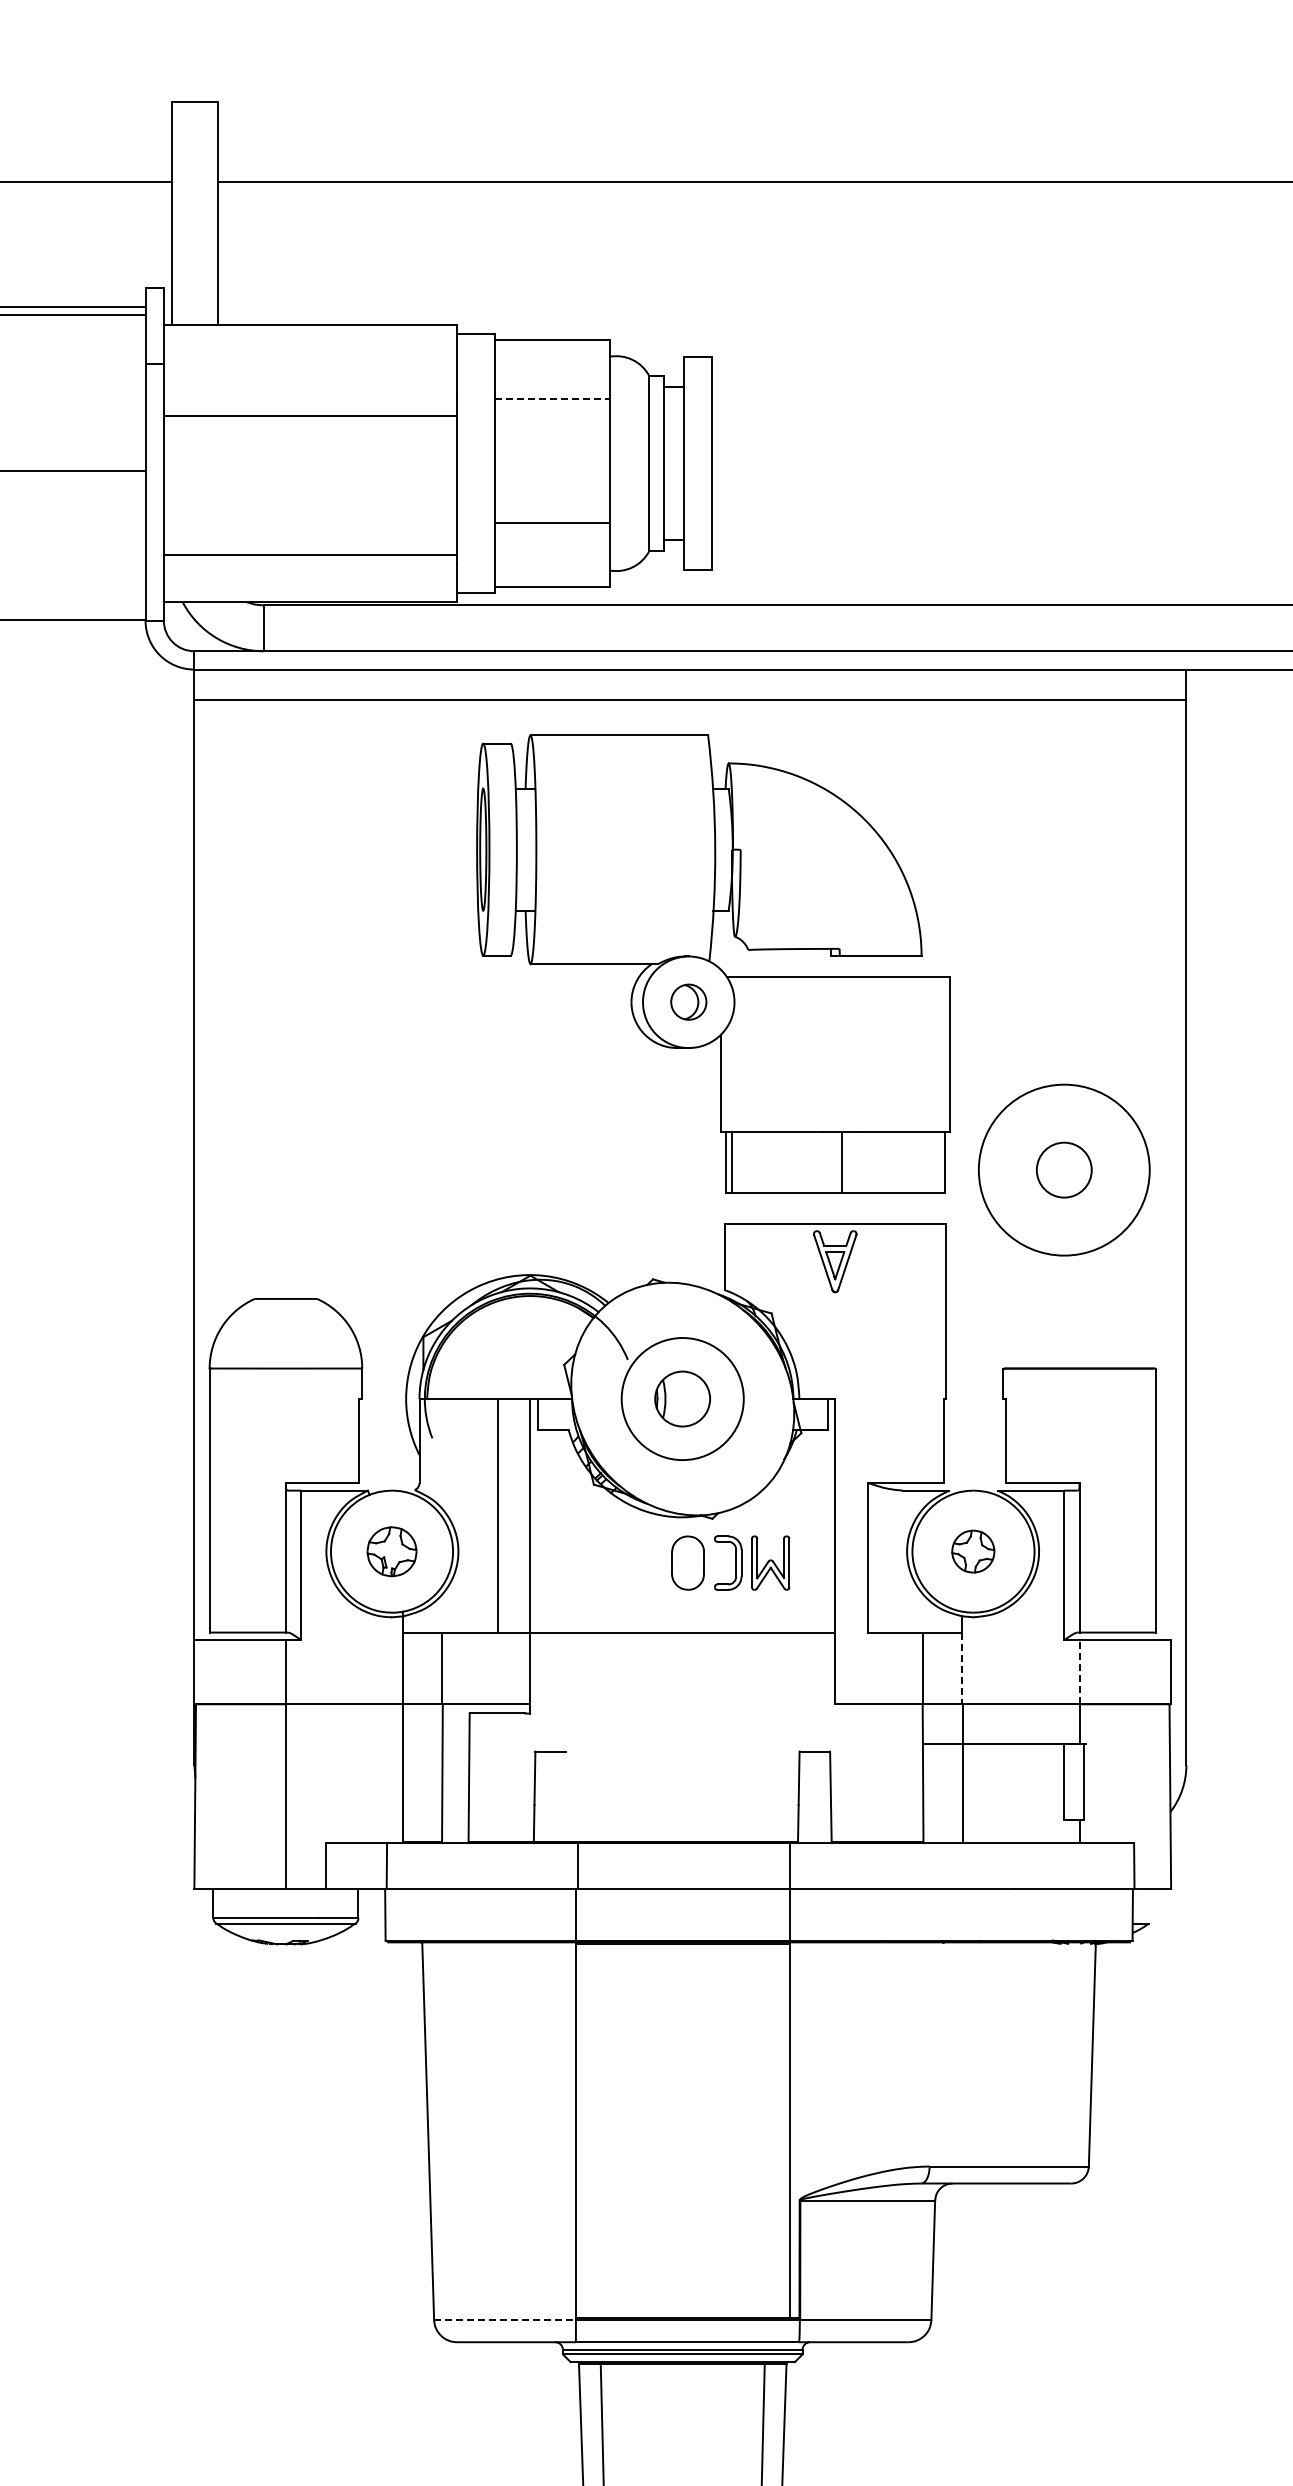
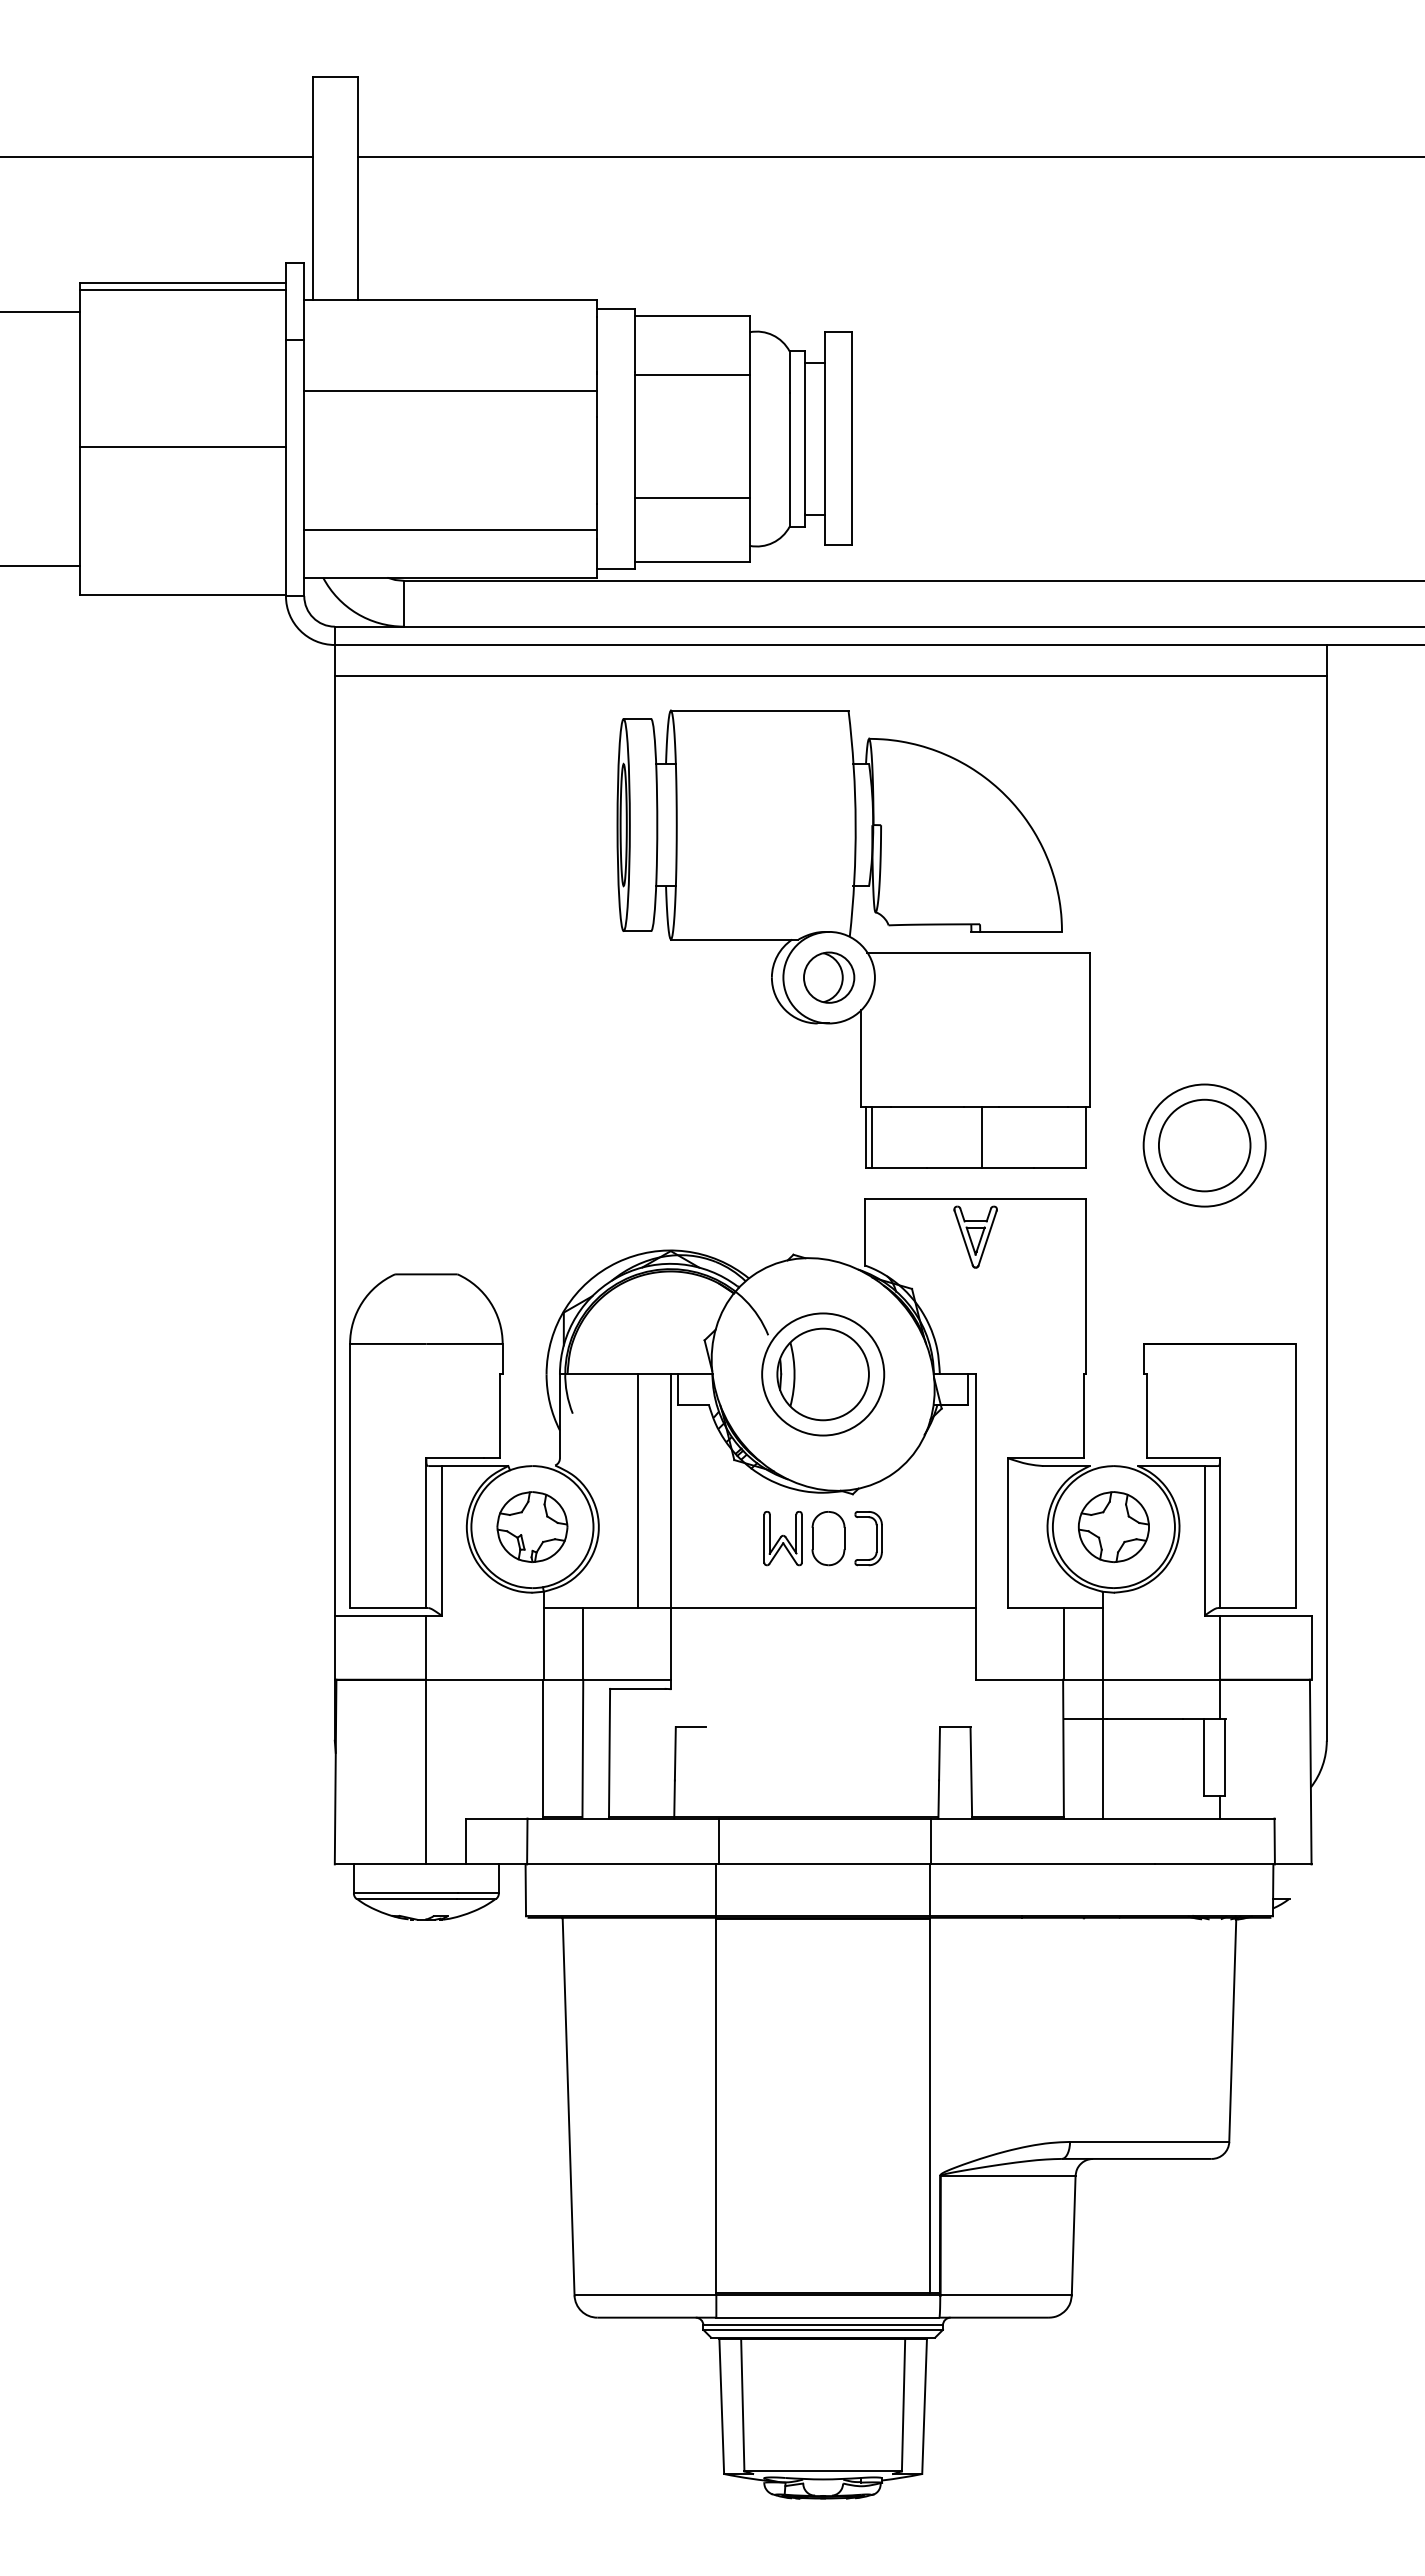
line: (553, 399) -> (693, 374), dashed -> solid
part: (689, 1002) -> (829, 977), size x1.43
circle: (1064, 1170) -> (1204, 1145), size x0.71
circle: (1064, 1170) -> (1204, 1145), size x1.67
part: (682, 1399) -> (822, 1374), size x1.67
part: (973, 1551) -> (1113, 1526), size x1.67
part: (392, 1552) -> (532, 1527), size x1.43
part: (770, 1563) -> (782, 1538), moved
line: (962, 1668) -> (1102, 1643), dashed -> solid
line: (1079, 1672) -> (1219, 1647), dashed -> solid
line: (505, 2320) -> (645, 2295), dashed -> solid

